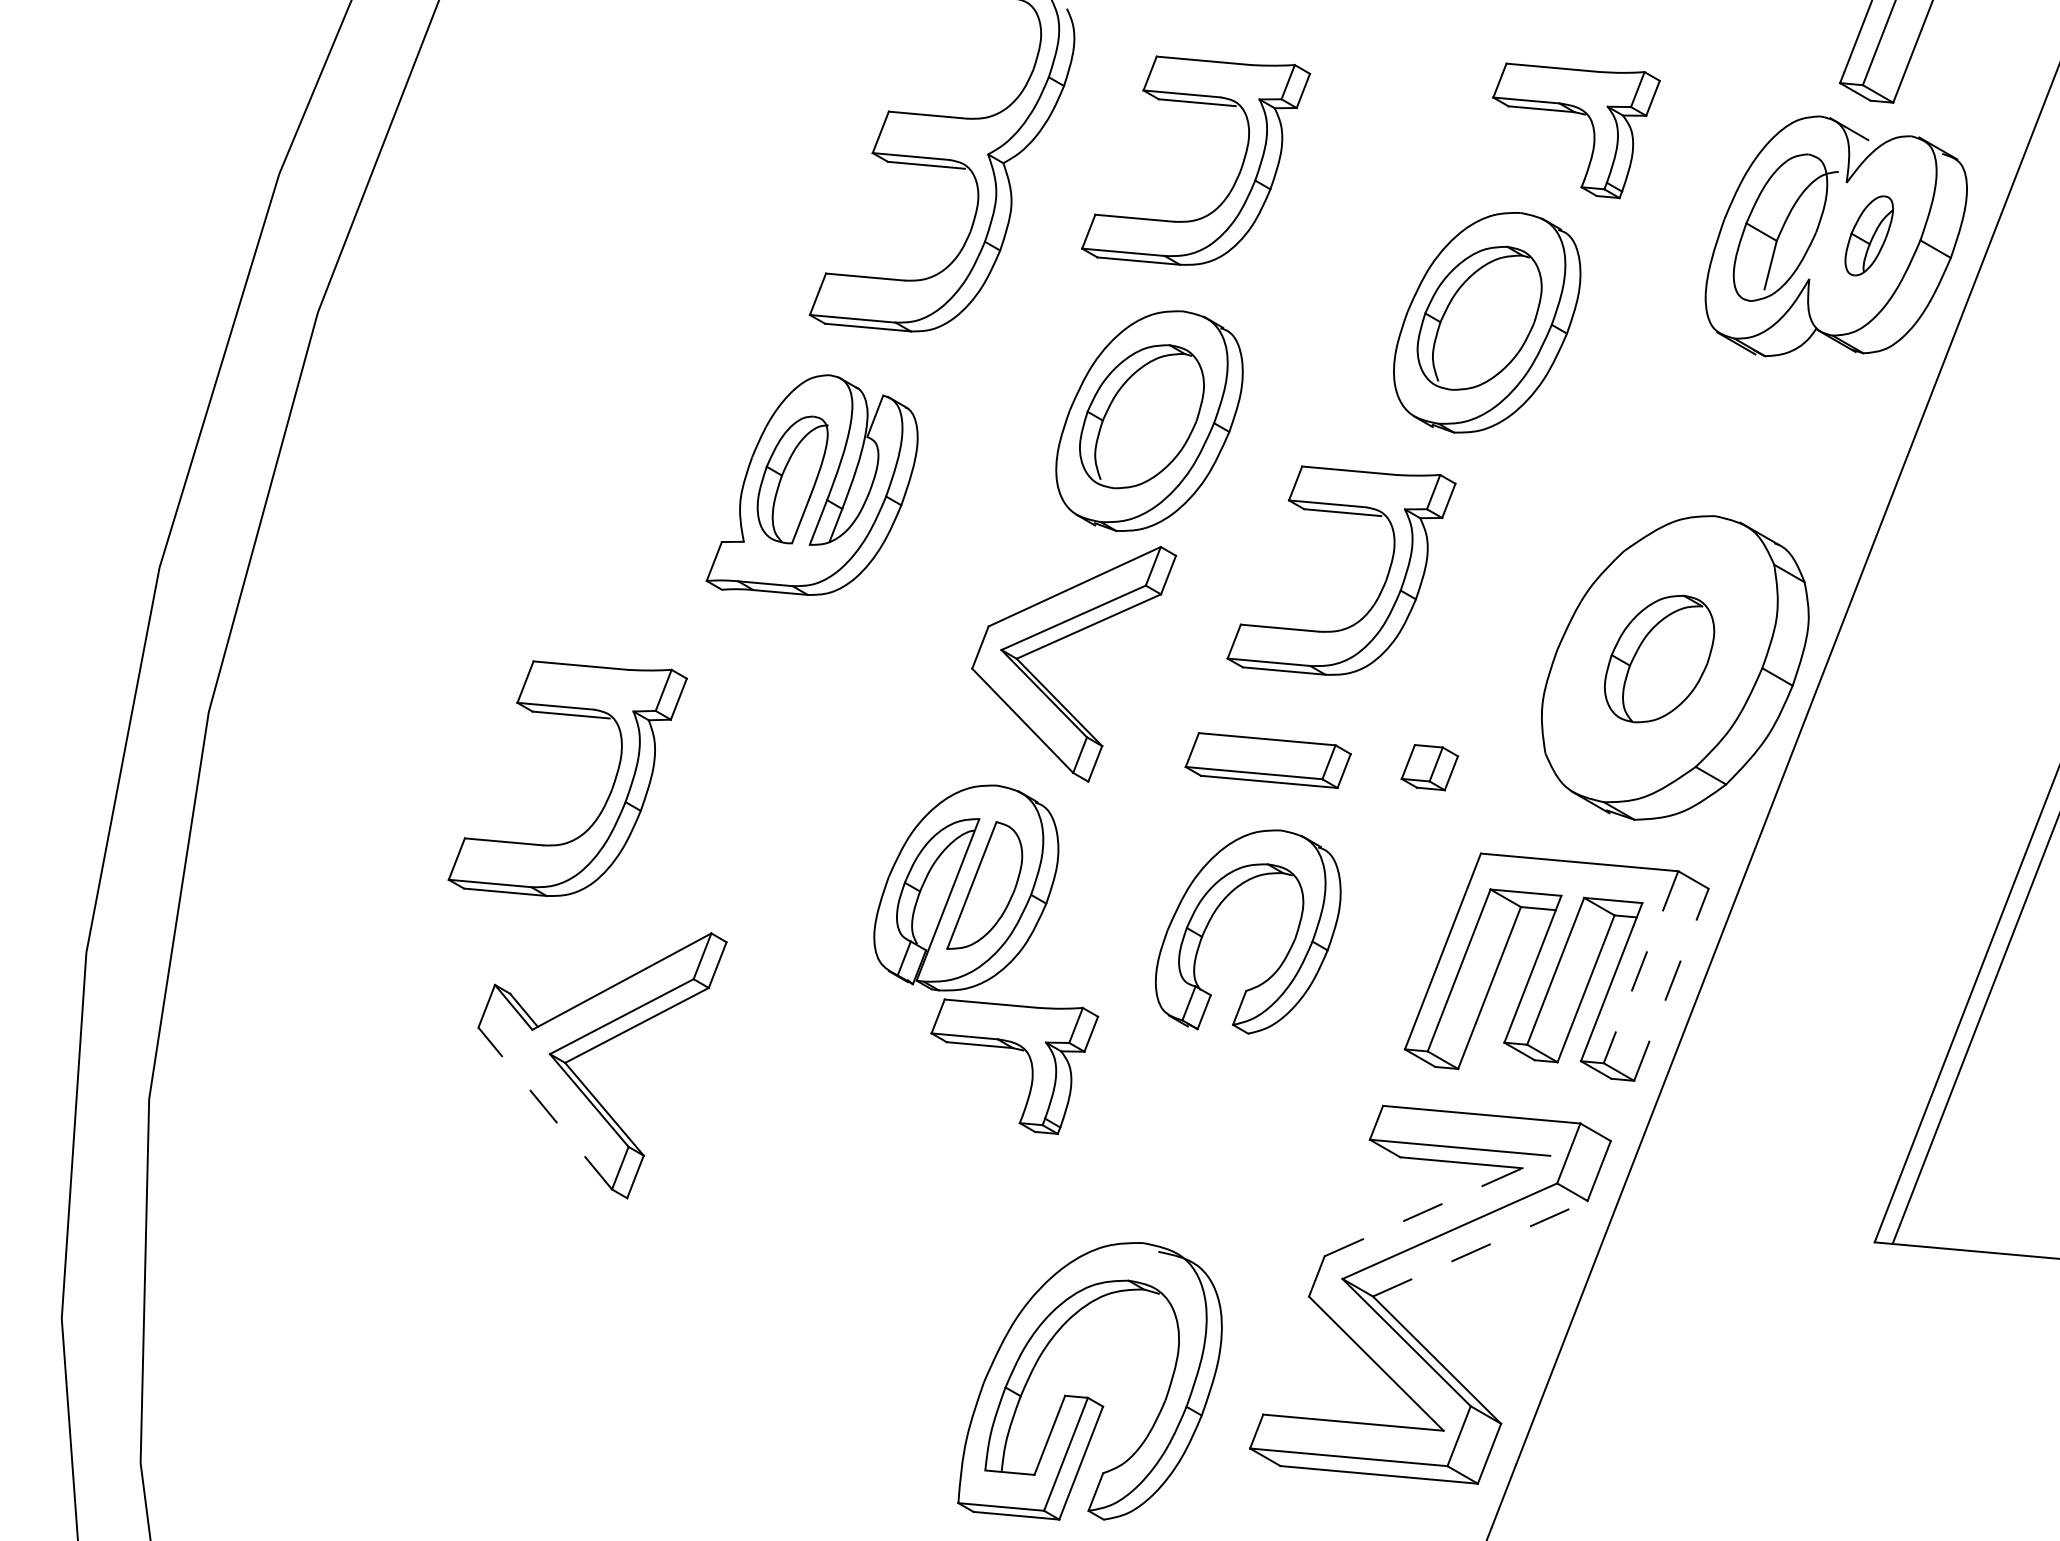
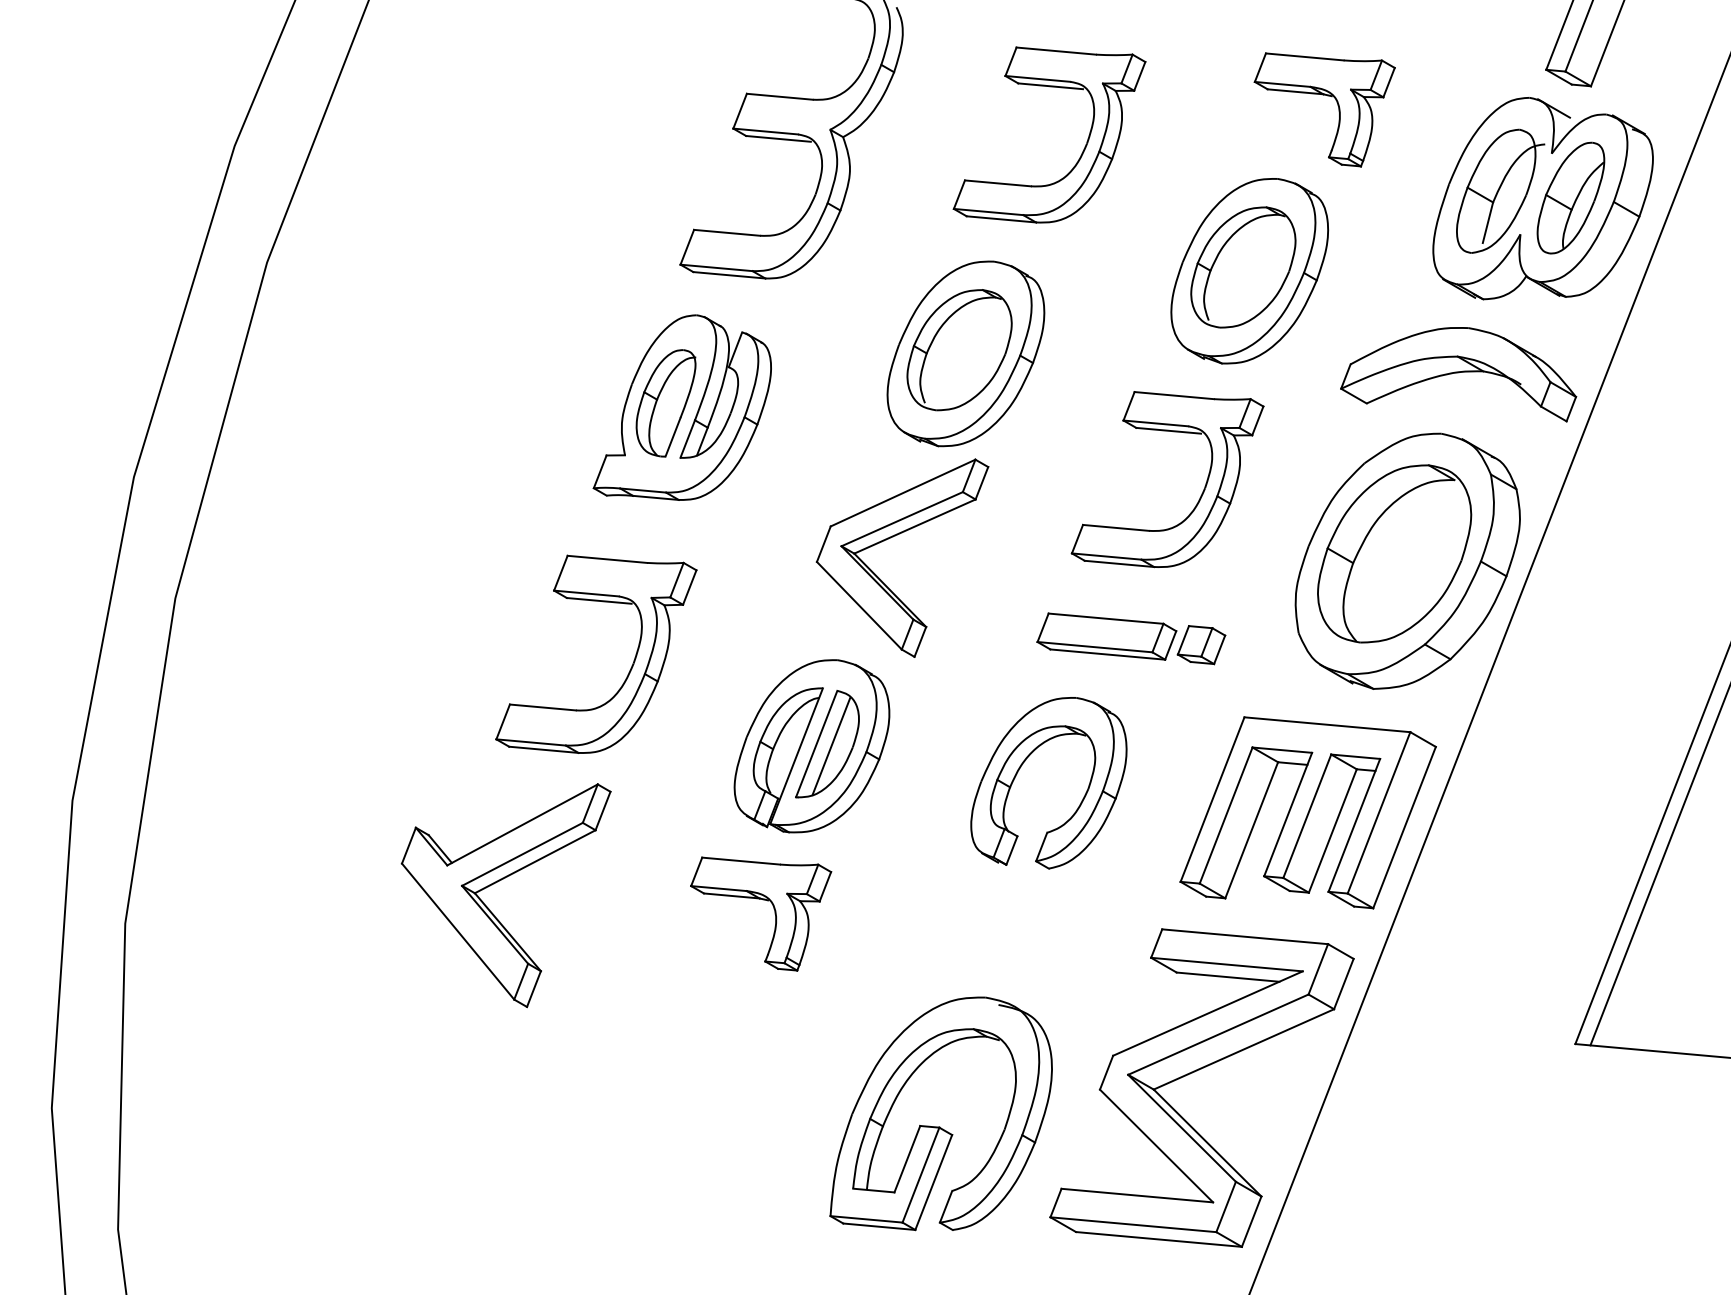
part: (1235, 179) -> (1082, 150), moved
part: (1868, 235) -> (1570, 197), size x1.67
part: (1735, 445) -> (1458, 374), added
part: (1380, 590) -> (1200, 496), moved
part: (1659, 658) -> (1394, 553), size x1.67
part: (1267, 760) -> (1106, 636), moved
part: (609, 792) -> (631, 665), moved
line: (989, 888) -> (831, 746), added
line: (1641, 967) -> (1379, 813), dashed -> solid
line: (1671, 984) -> (1404, 827), dashed -> solid
part: (1017, 1050) -> (763, 900), moved
line: (545, 1108) -> (458, 931), dashed -> solid
line: (1437, 1205) -> (1207, 1013), dashed -> solid
line: (1480, 1248) -> (1244, 1049), dashed -> solid
part: (1088, 1396) -> (939, 1126), moved

